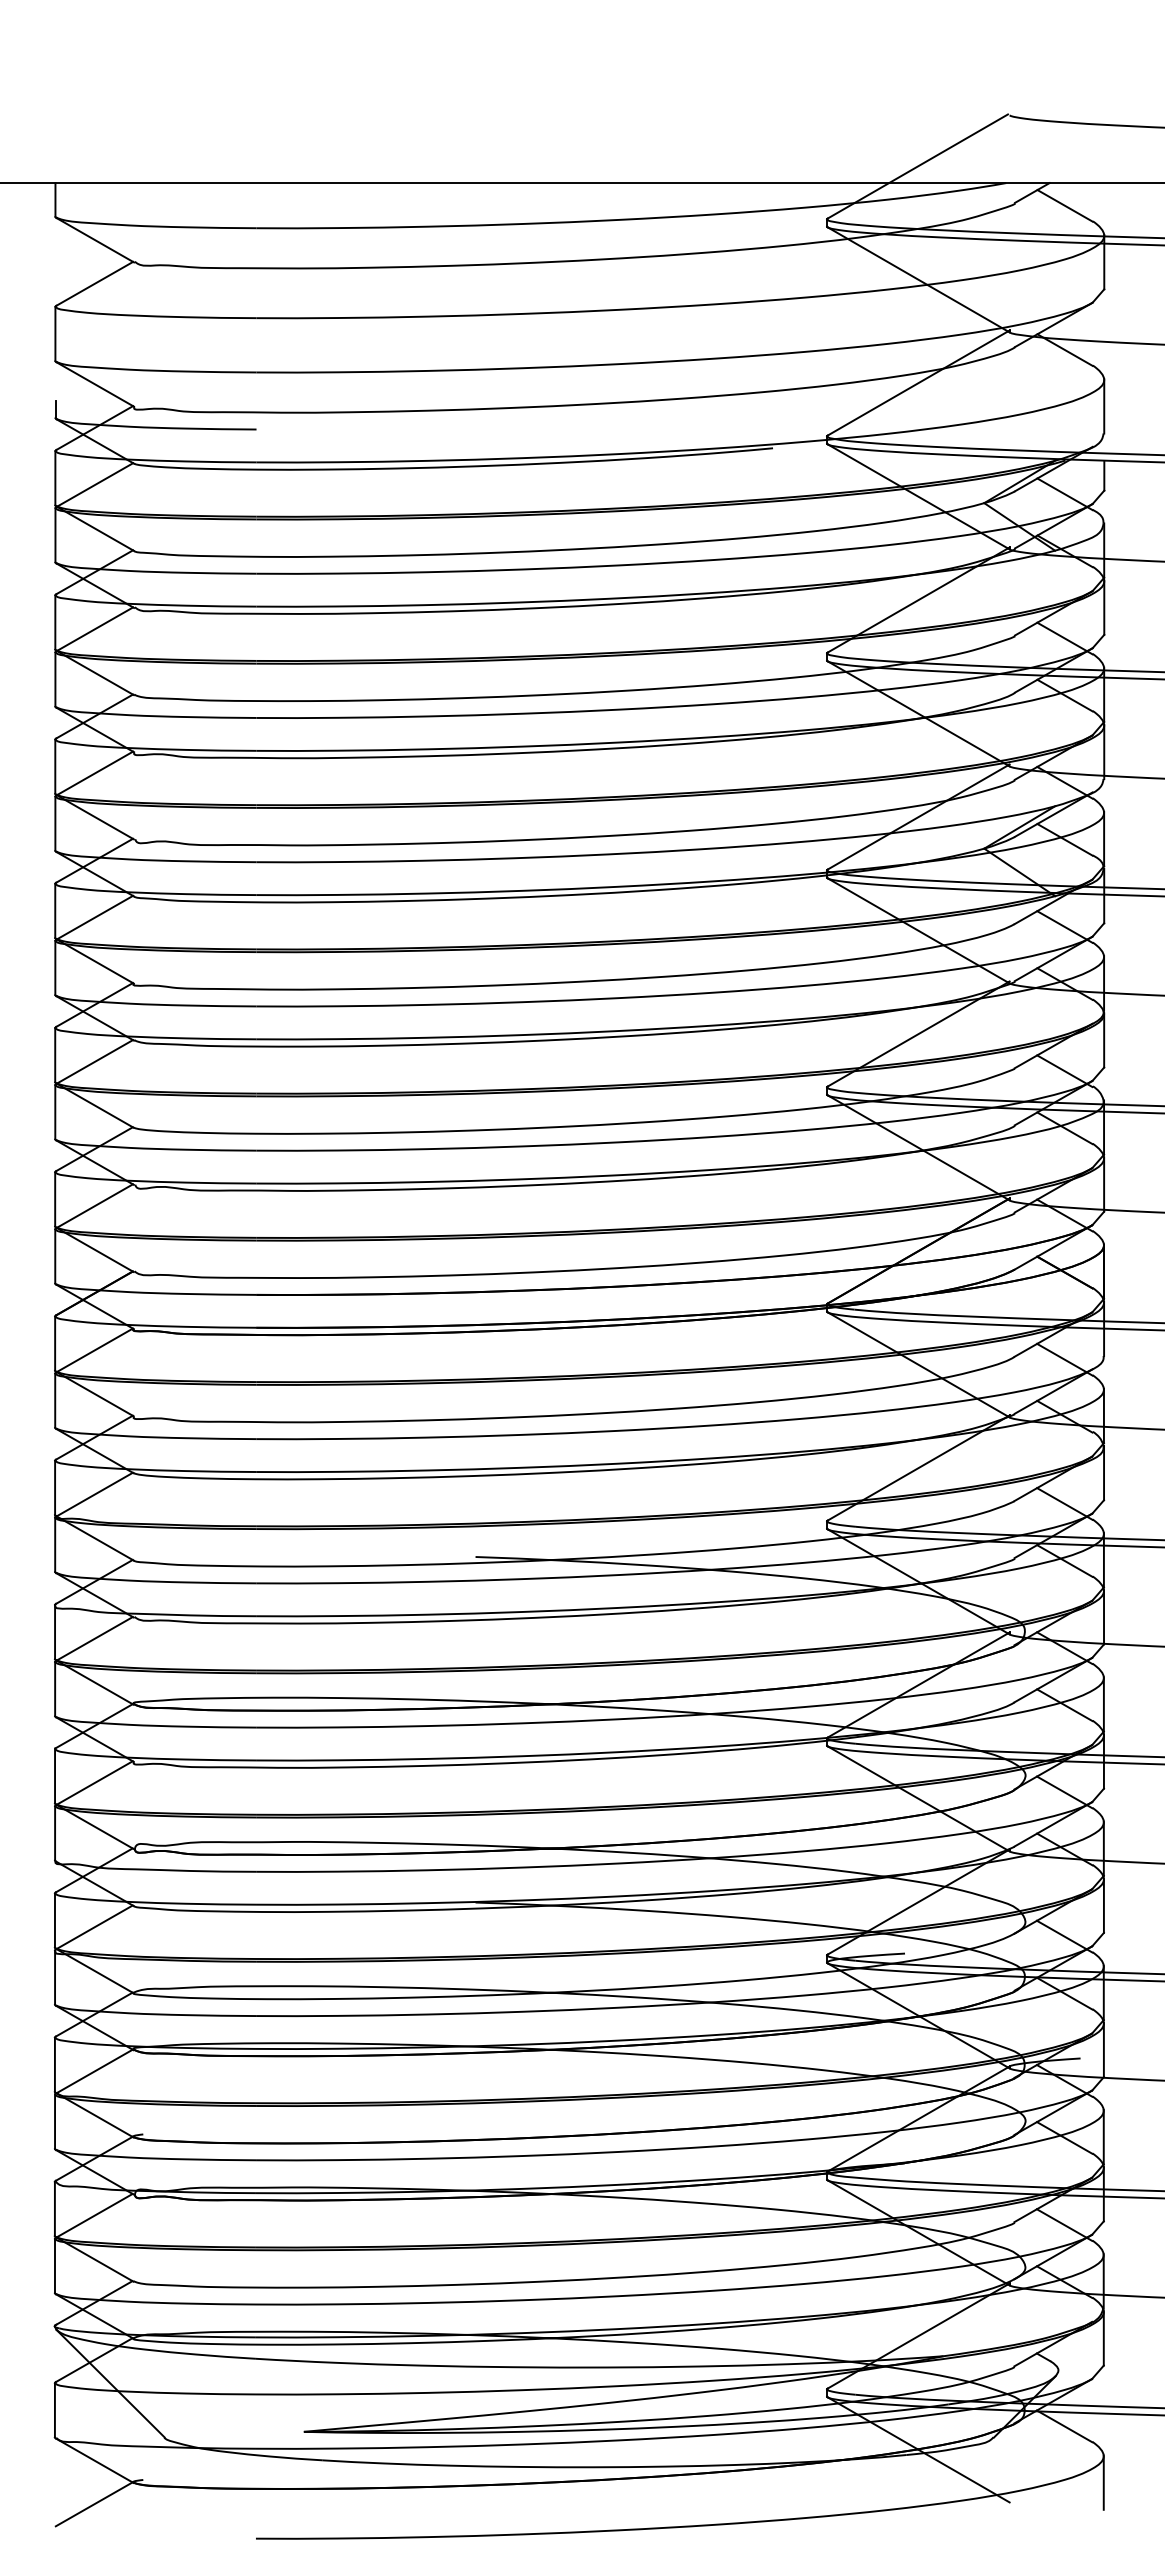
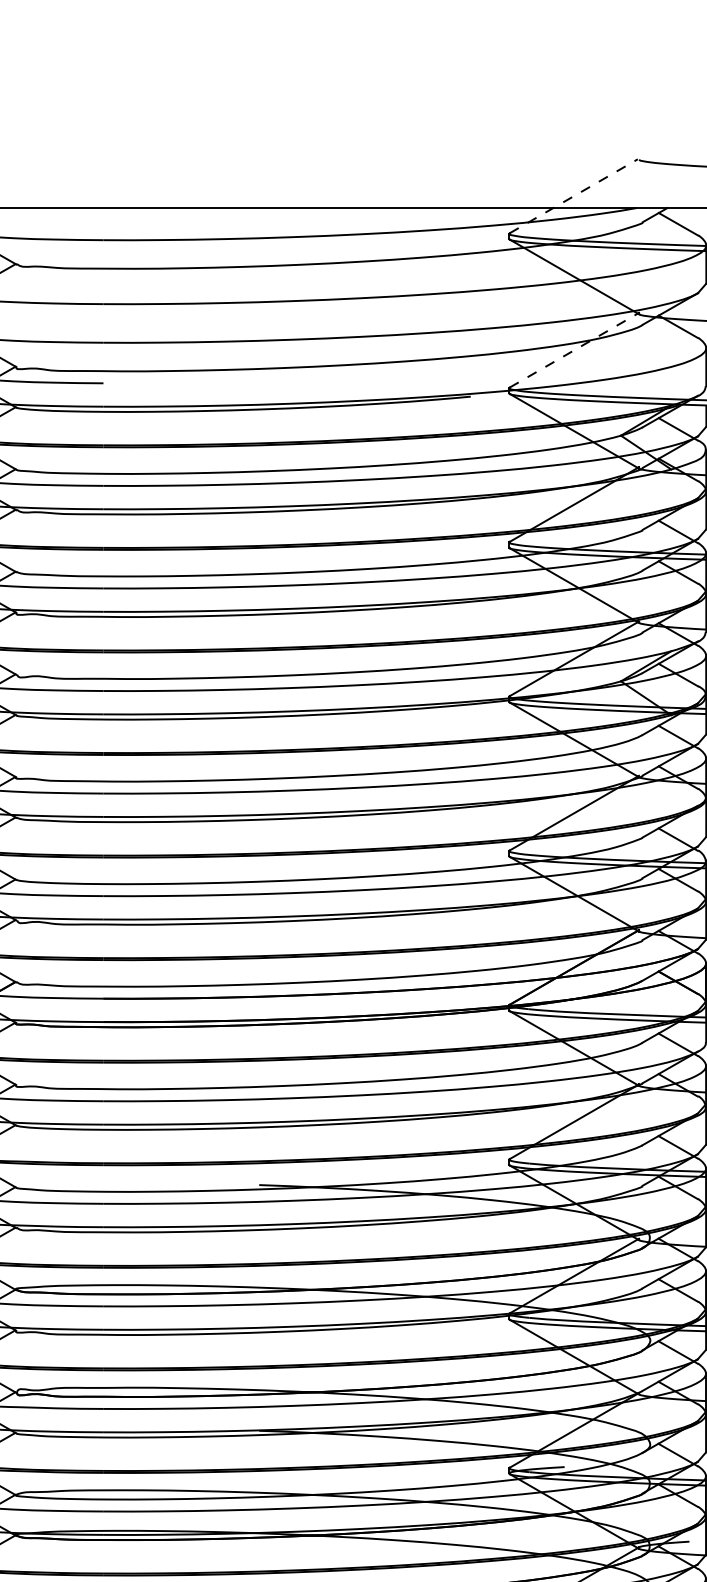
line: (917, 166) -> (573, 196), solid -> dashed
line: (917, 383) -> (573, 350), solid -> dashed

